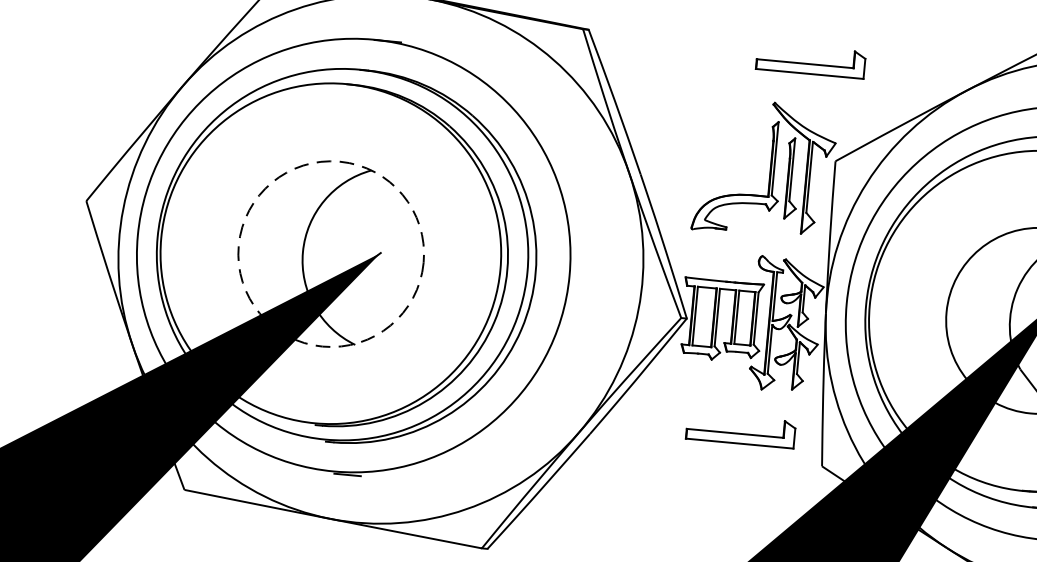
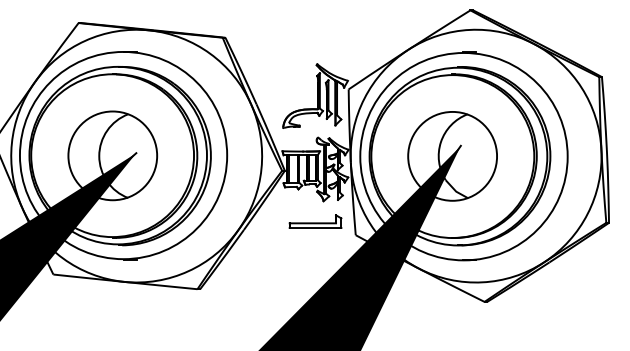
part: (810, 60) -> (332, 42), removed
circle: (330, 253) -> (112, 155), dashed -> solid

